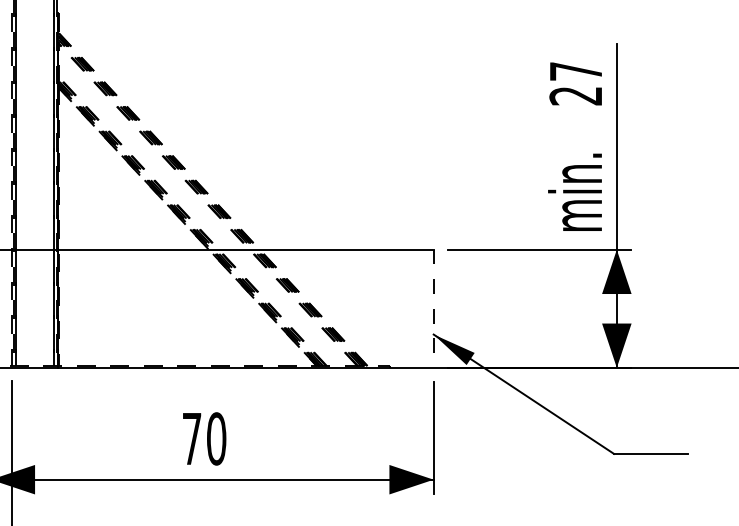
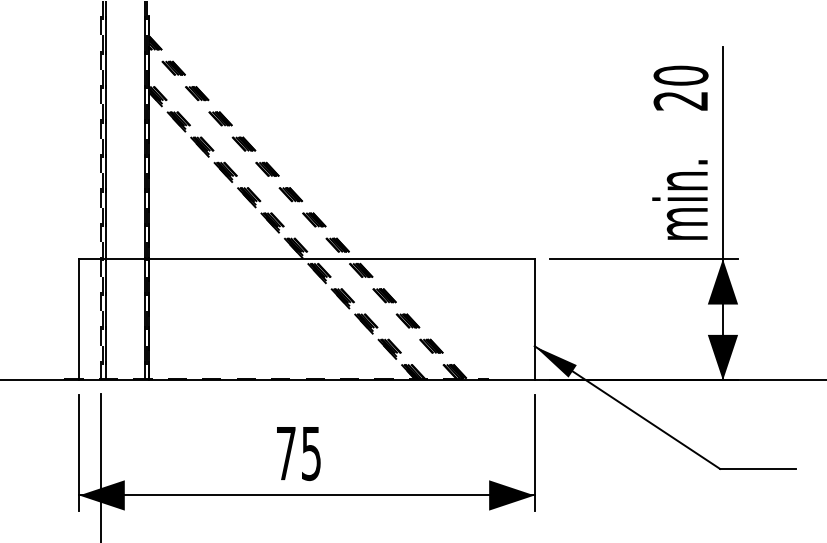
text: (575, 71) -> (680, 75), 27 -> 20
line: (433, 308) -> (534, 319), dashed -> solid
text: (216, 438) -> (311, 453), 70 -> 75

